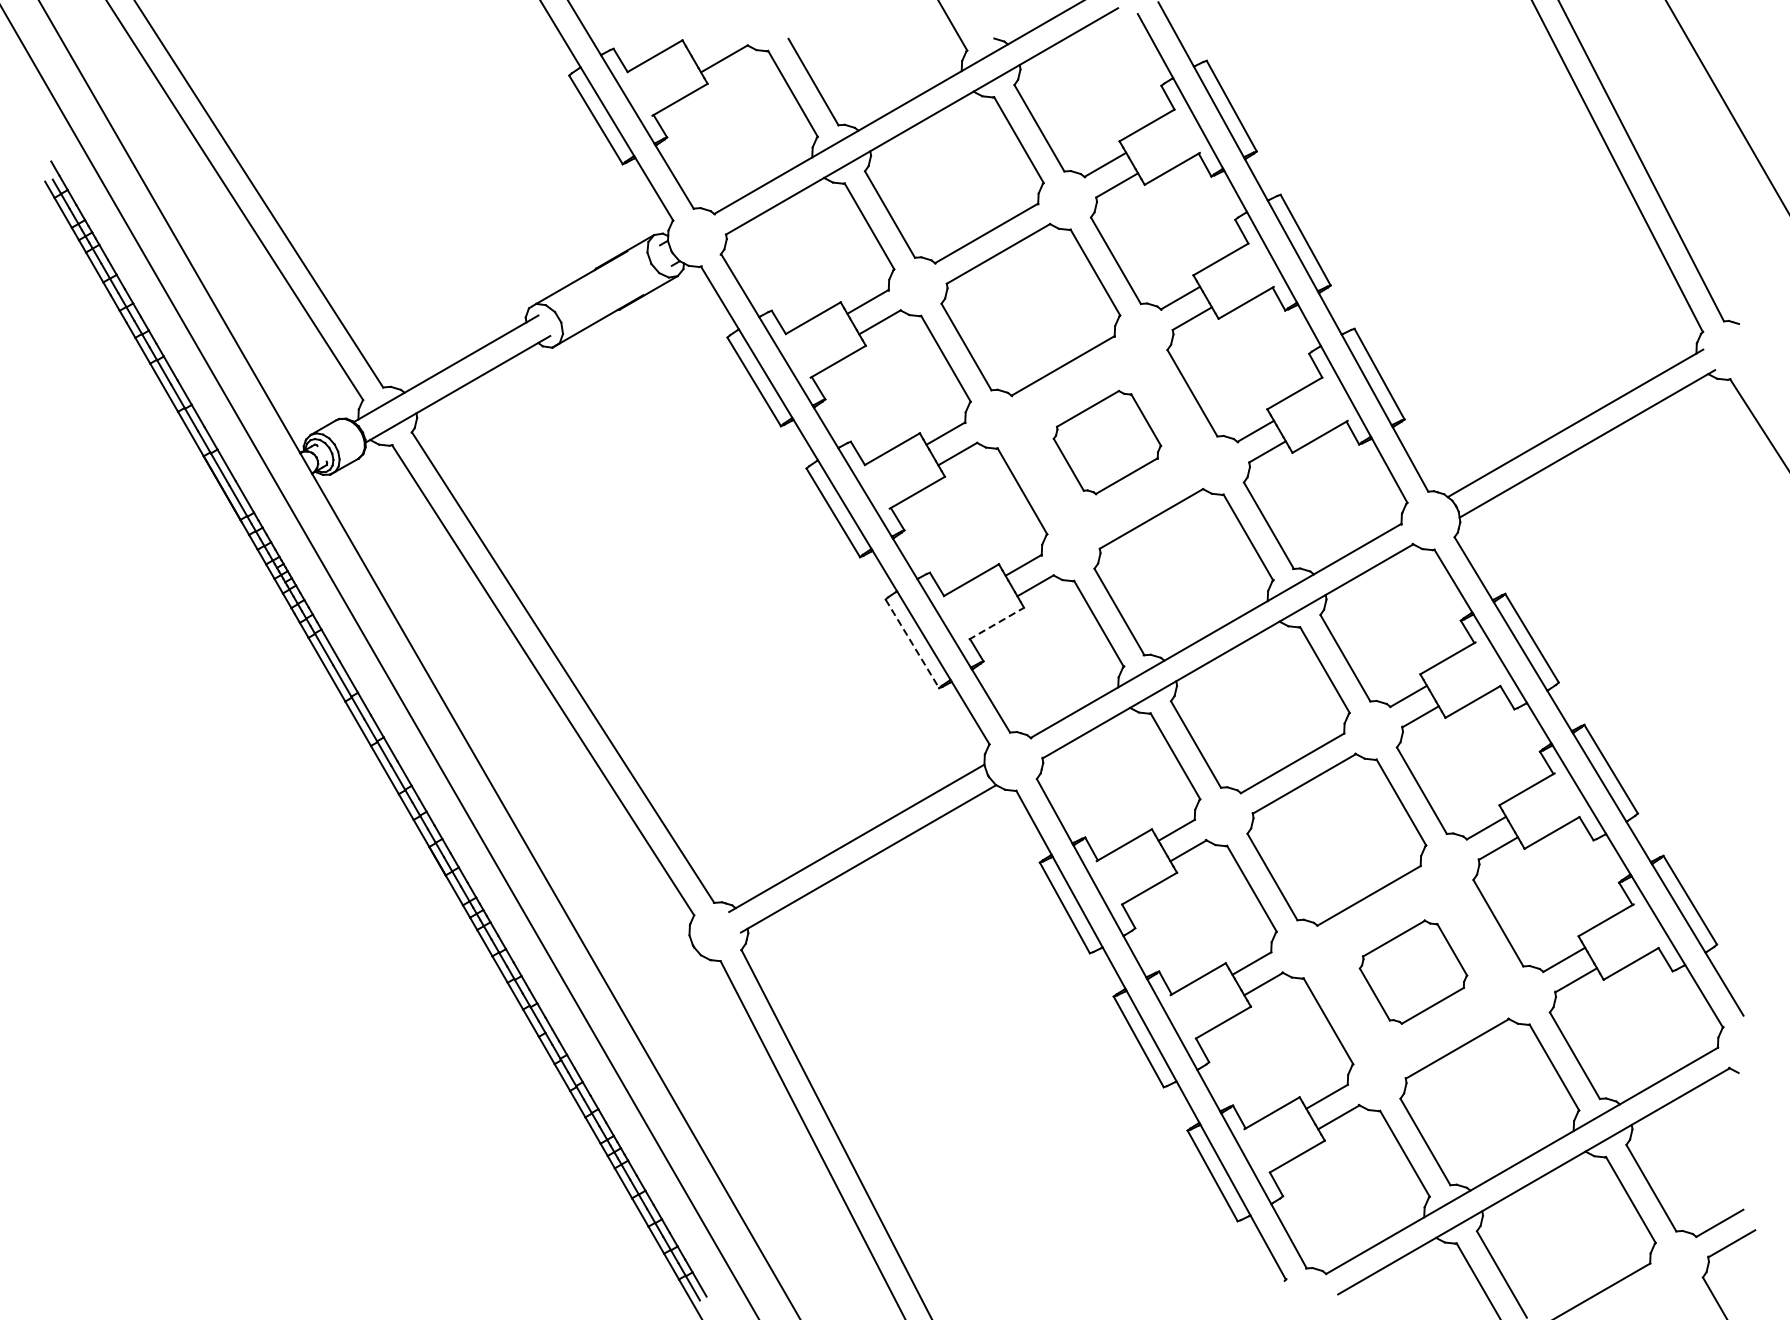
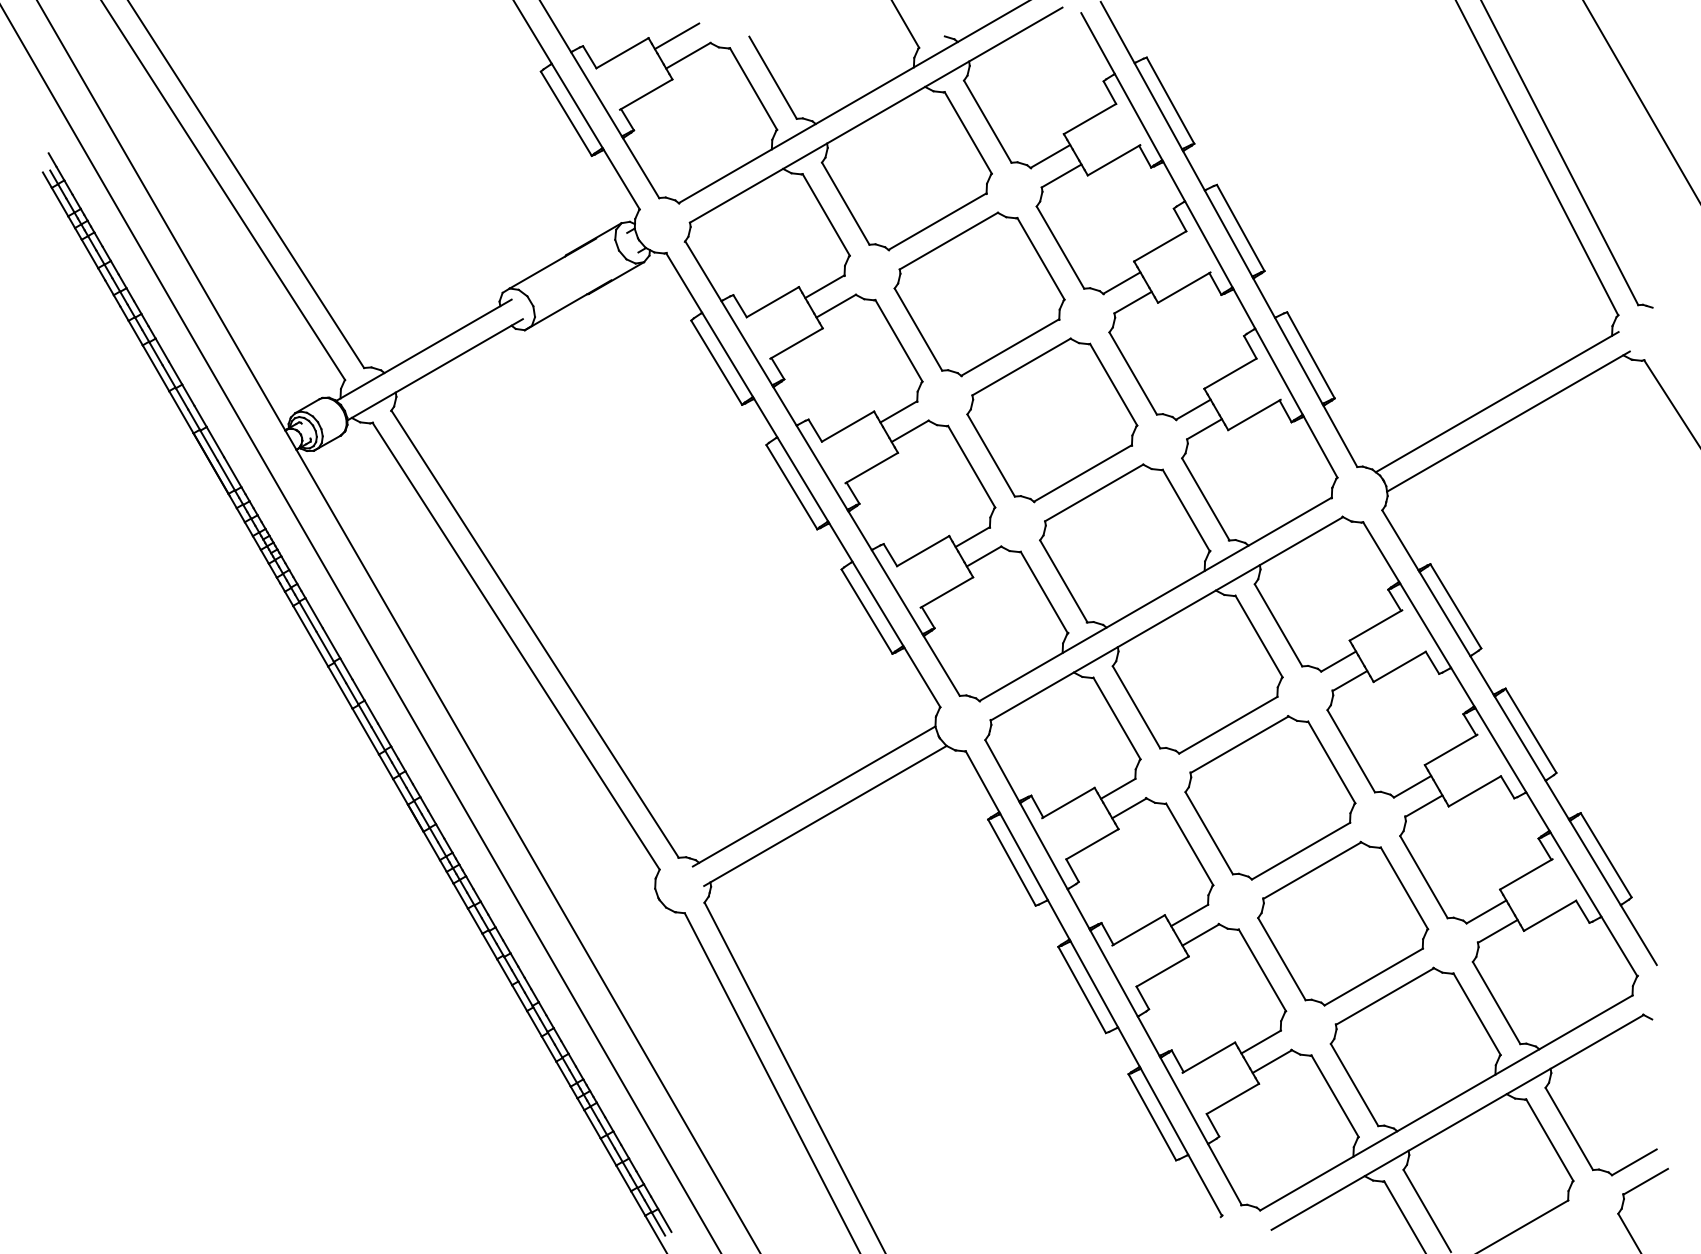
line: (711, 38) -> (676, 36), added
part: (1107, 442) -> (1052, 420), size x1.67
line: (997, 623) -> (947, 592), dashed -> solid
line: (912, 644) -> (867, 612), dashed -> solid
part: (1413, 972) -> (1343, 923), size x1.67

